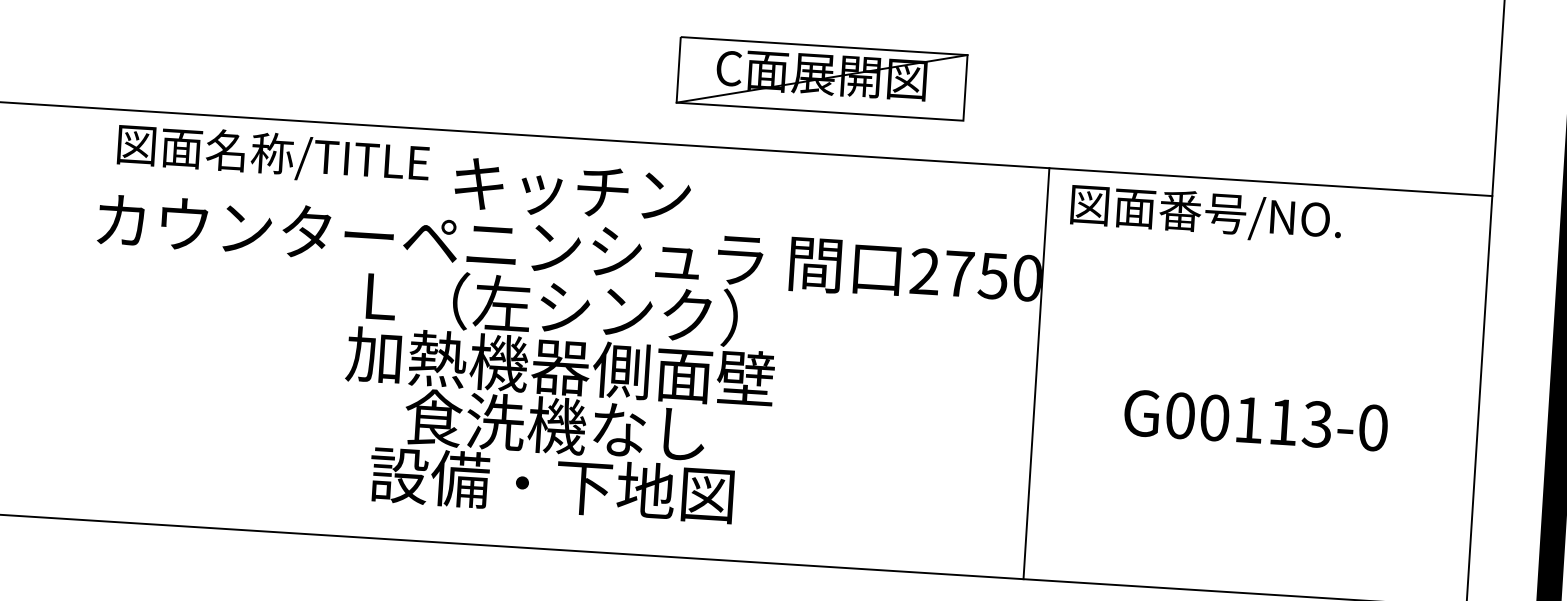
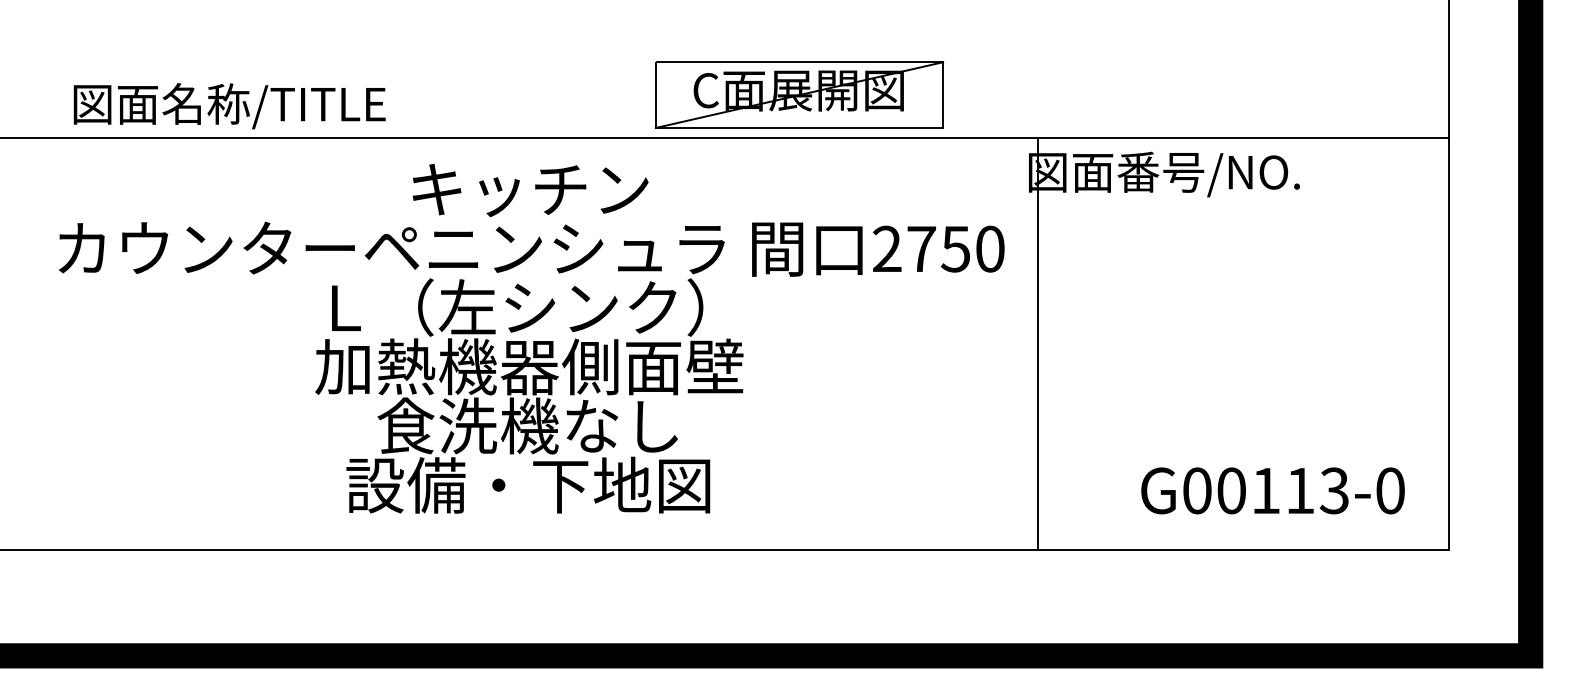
part: (822, 78) -> (799, 94), moved
text: (273, 155) -> (229, 106), moved
line: (1036, 373) -> (1037, 343), moved
text: (1255, 420) -> (1272, 490), moved

